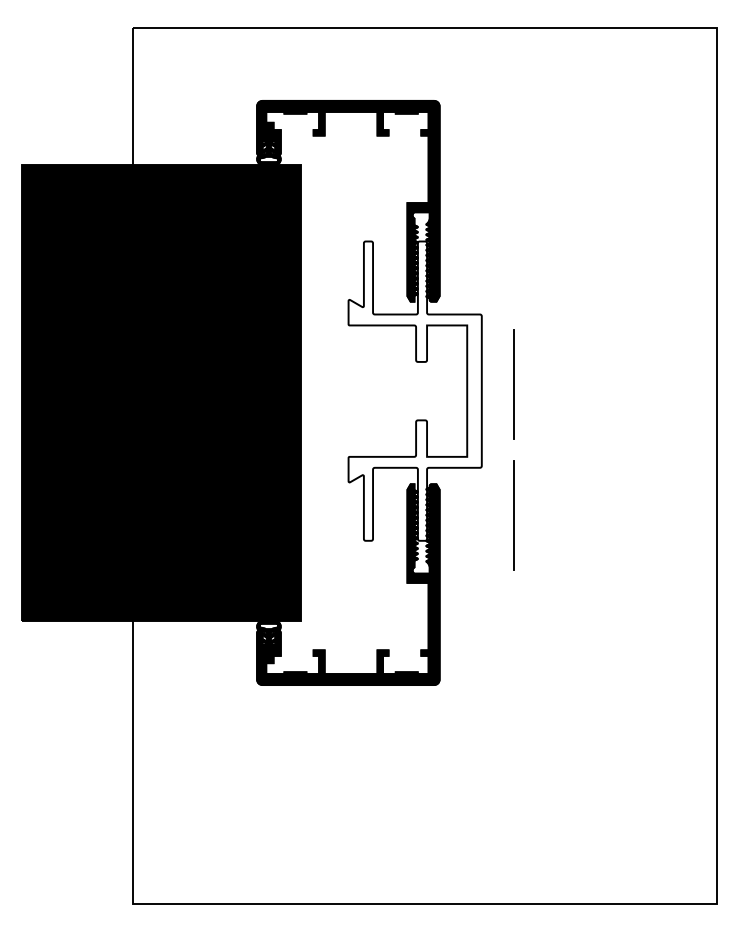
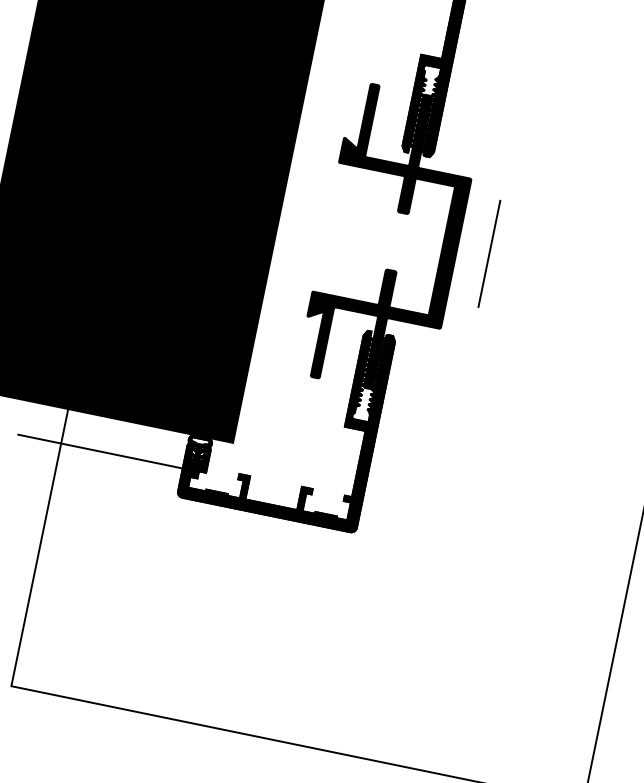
fill: (414, 390) -> (390, 239), added
line: (513, 515) -> (462, 382), removed
line: (173, 656) -> (100, 451), added

